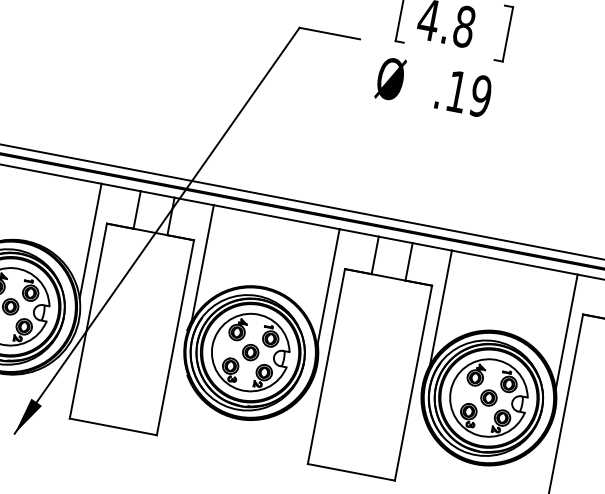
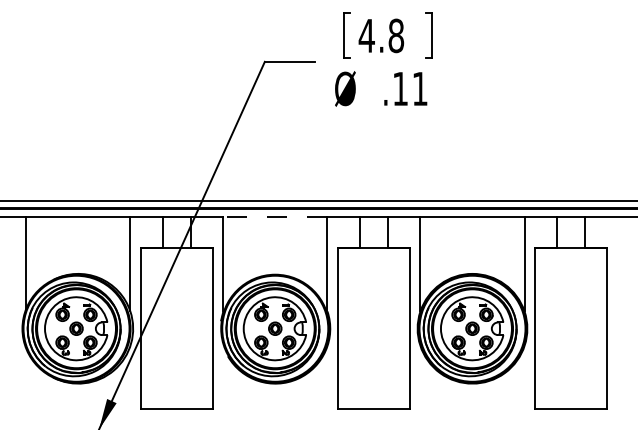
text: (480, 95) -> (419, 88), .19 -> .11
line: (275, 216) -> (274, 216), solid -> dashed

